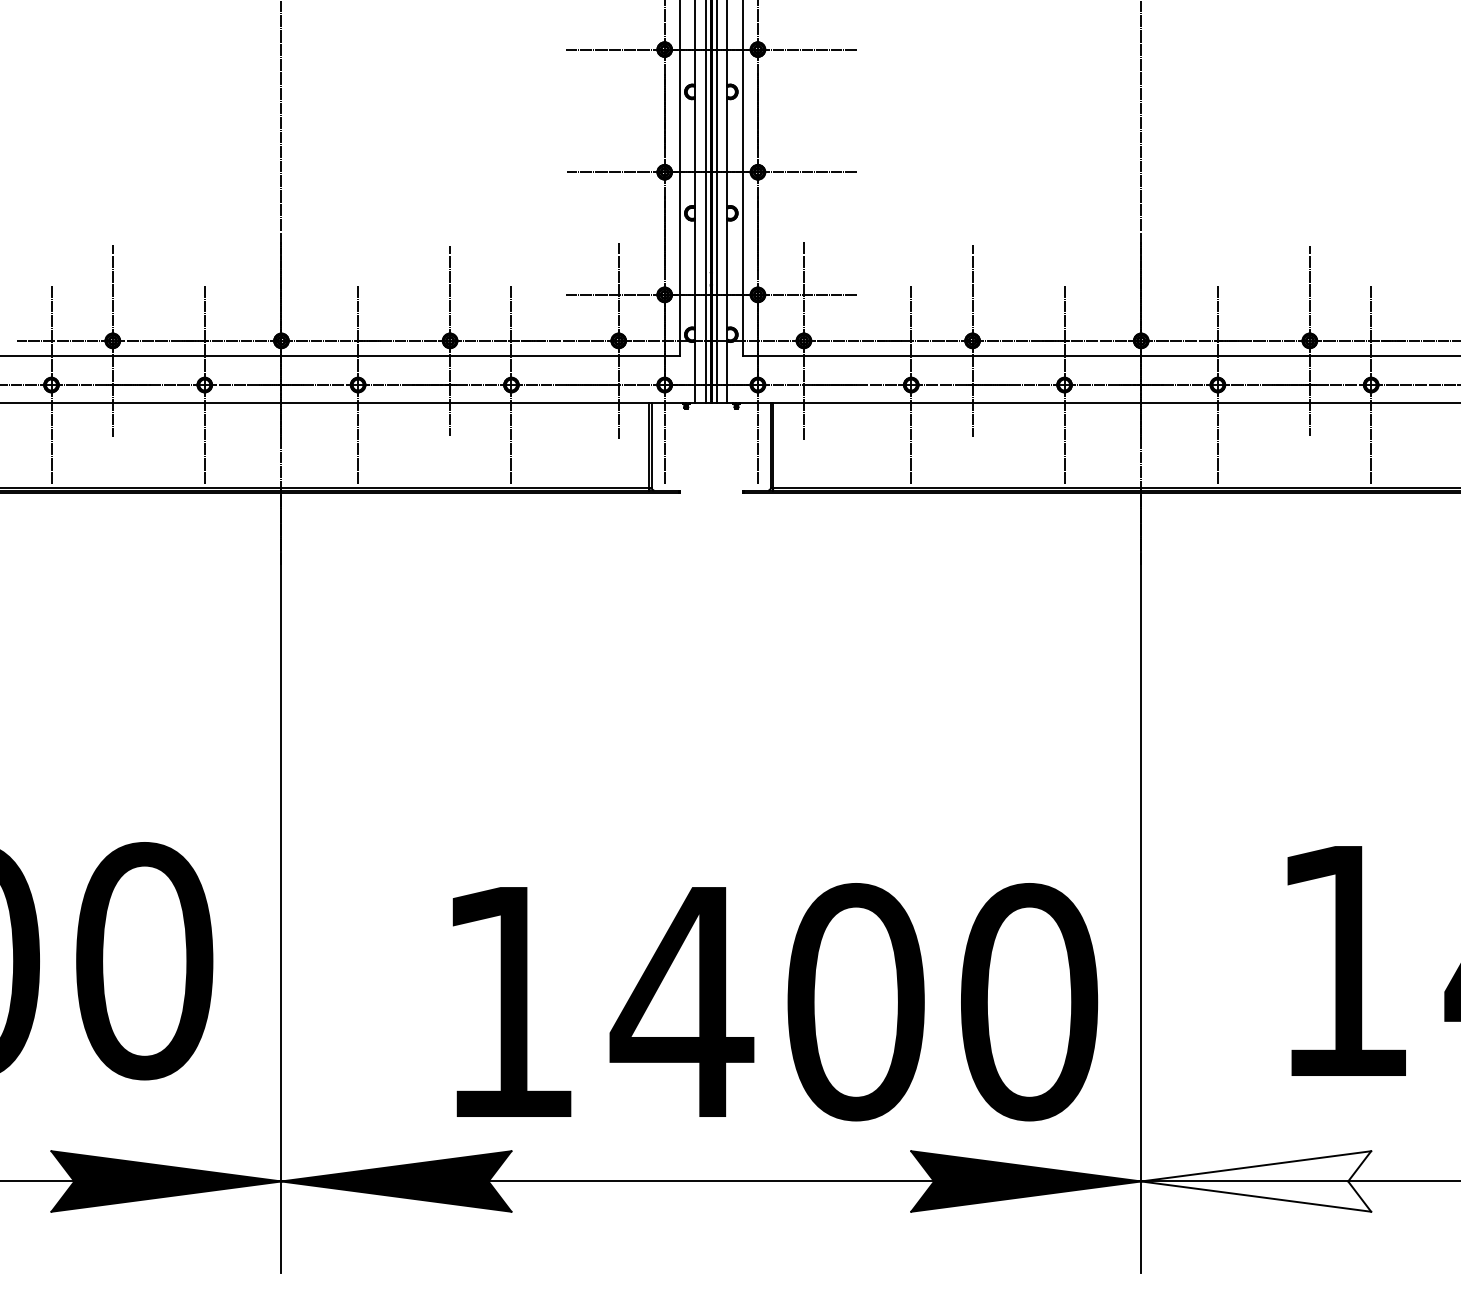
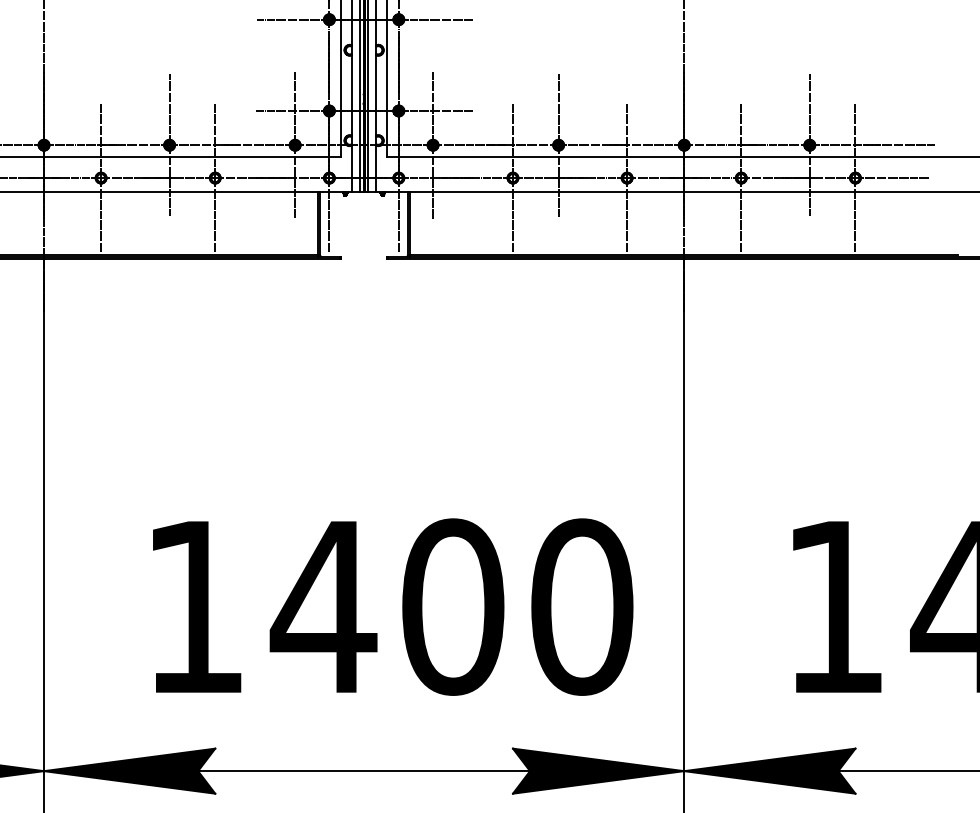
text: (775, 1002) -> (393, 607), moved
fill: (1256, 1181) -> (770, 771), added

